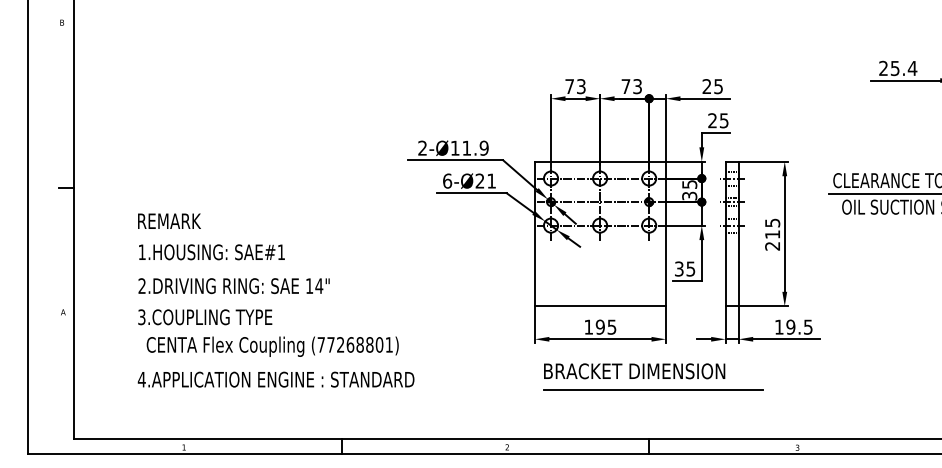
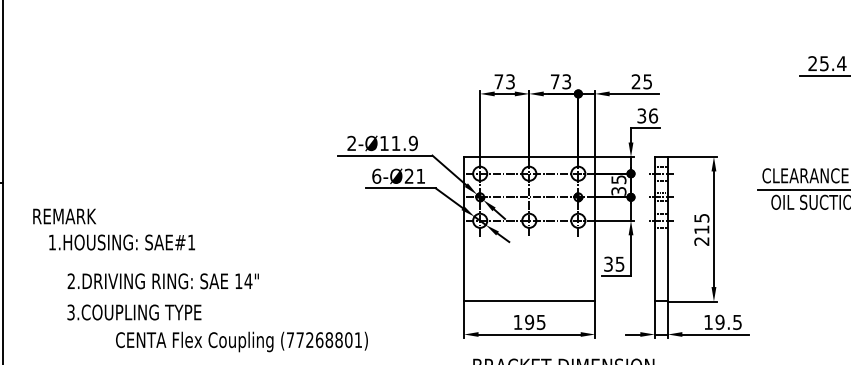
text: (718, 120) -> (647, 115), 25 -> 36
text: (169, 220) -> (64, 215), moved
text: (211, 252) -> (121, 242), moved
text: (272, 346) -> (241, 341), moved

